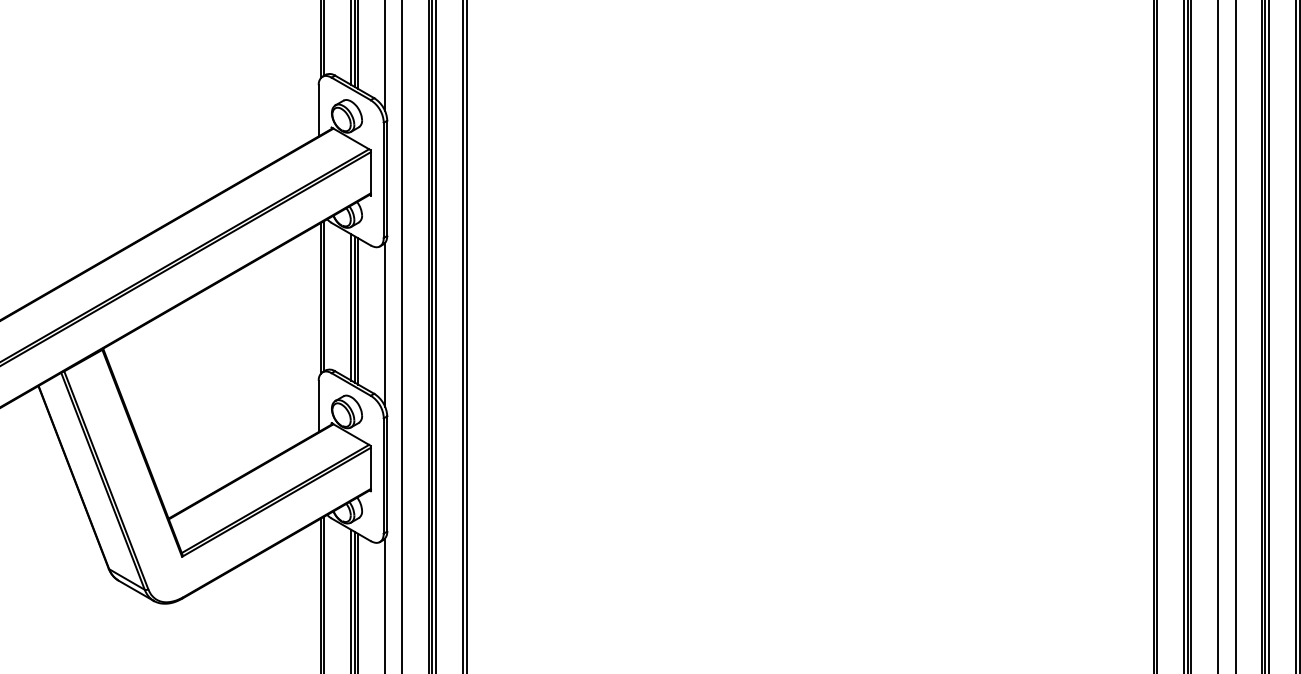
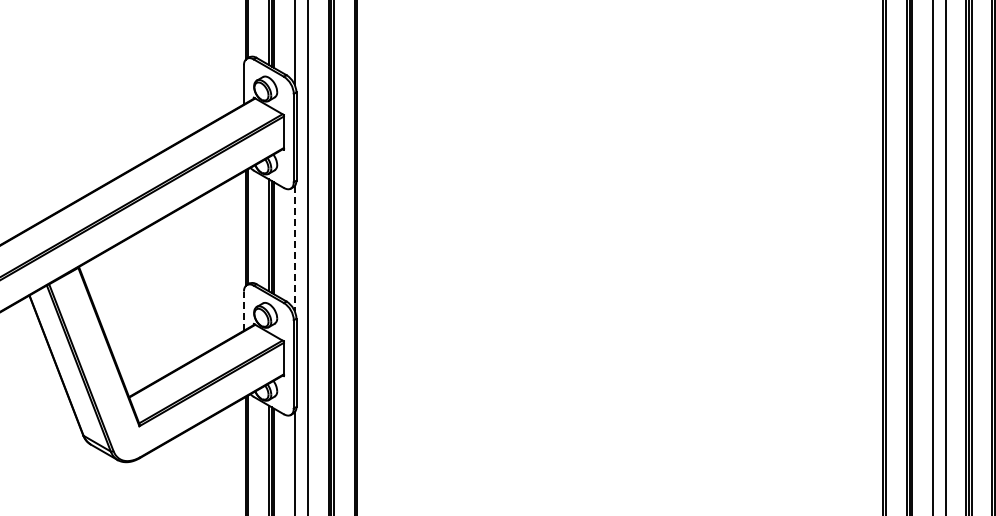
line: (384, 324) -> (294, 248), solid -> dashed
line: (318, 406) -> (243, 311), solid -> dashed

